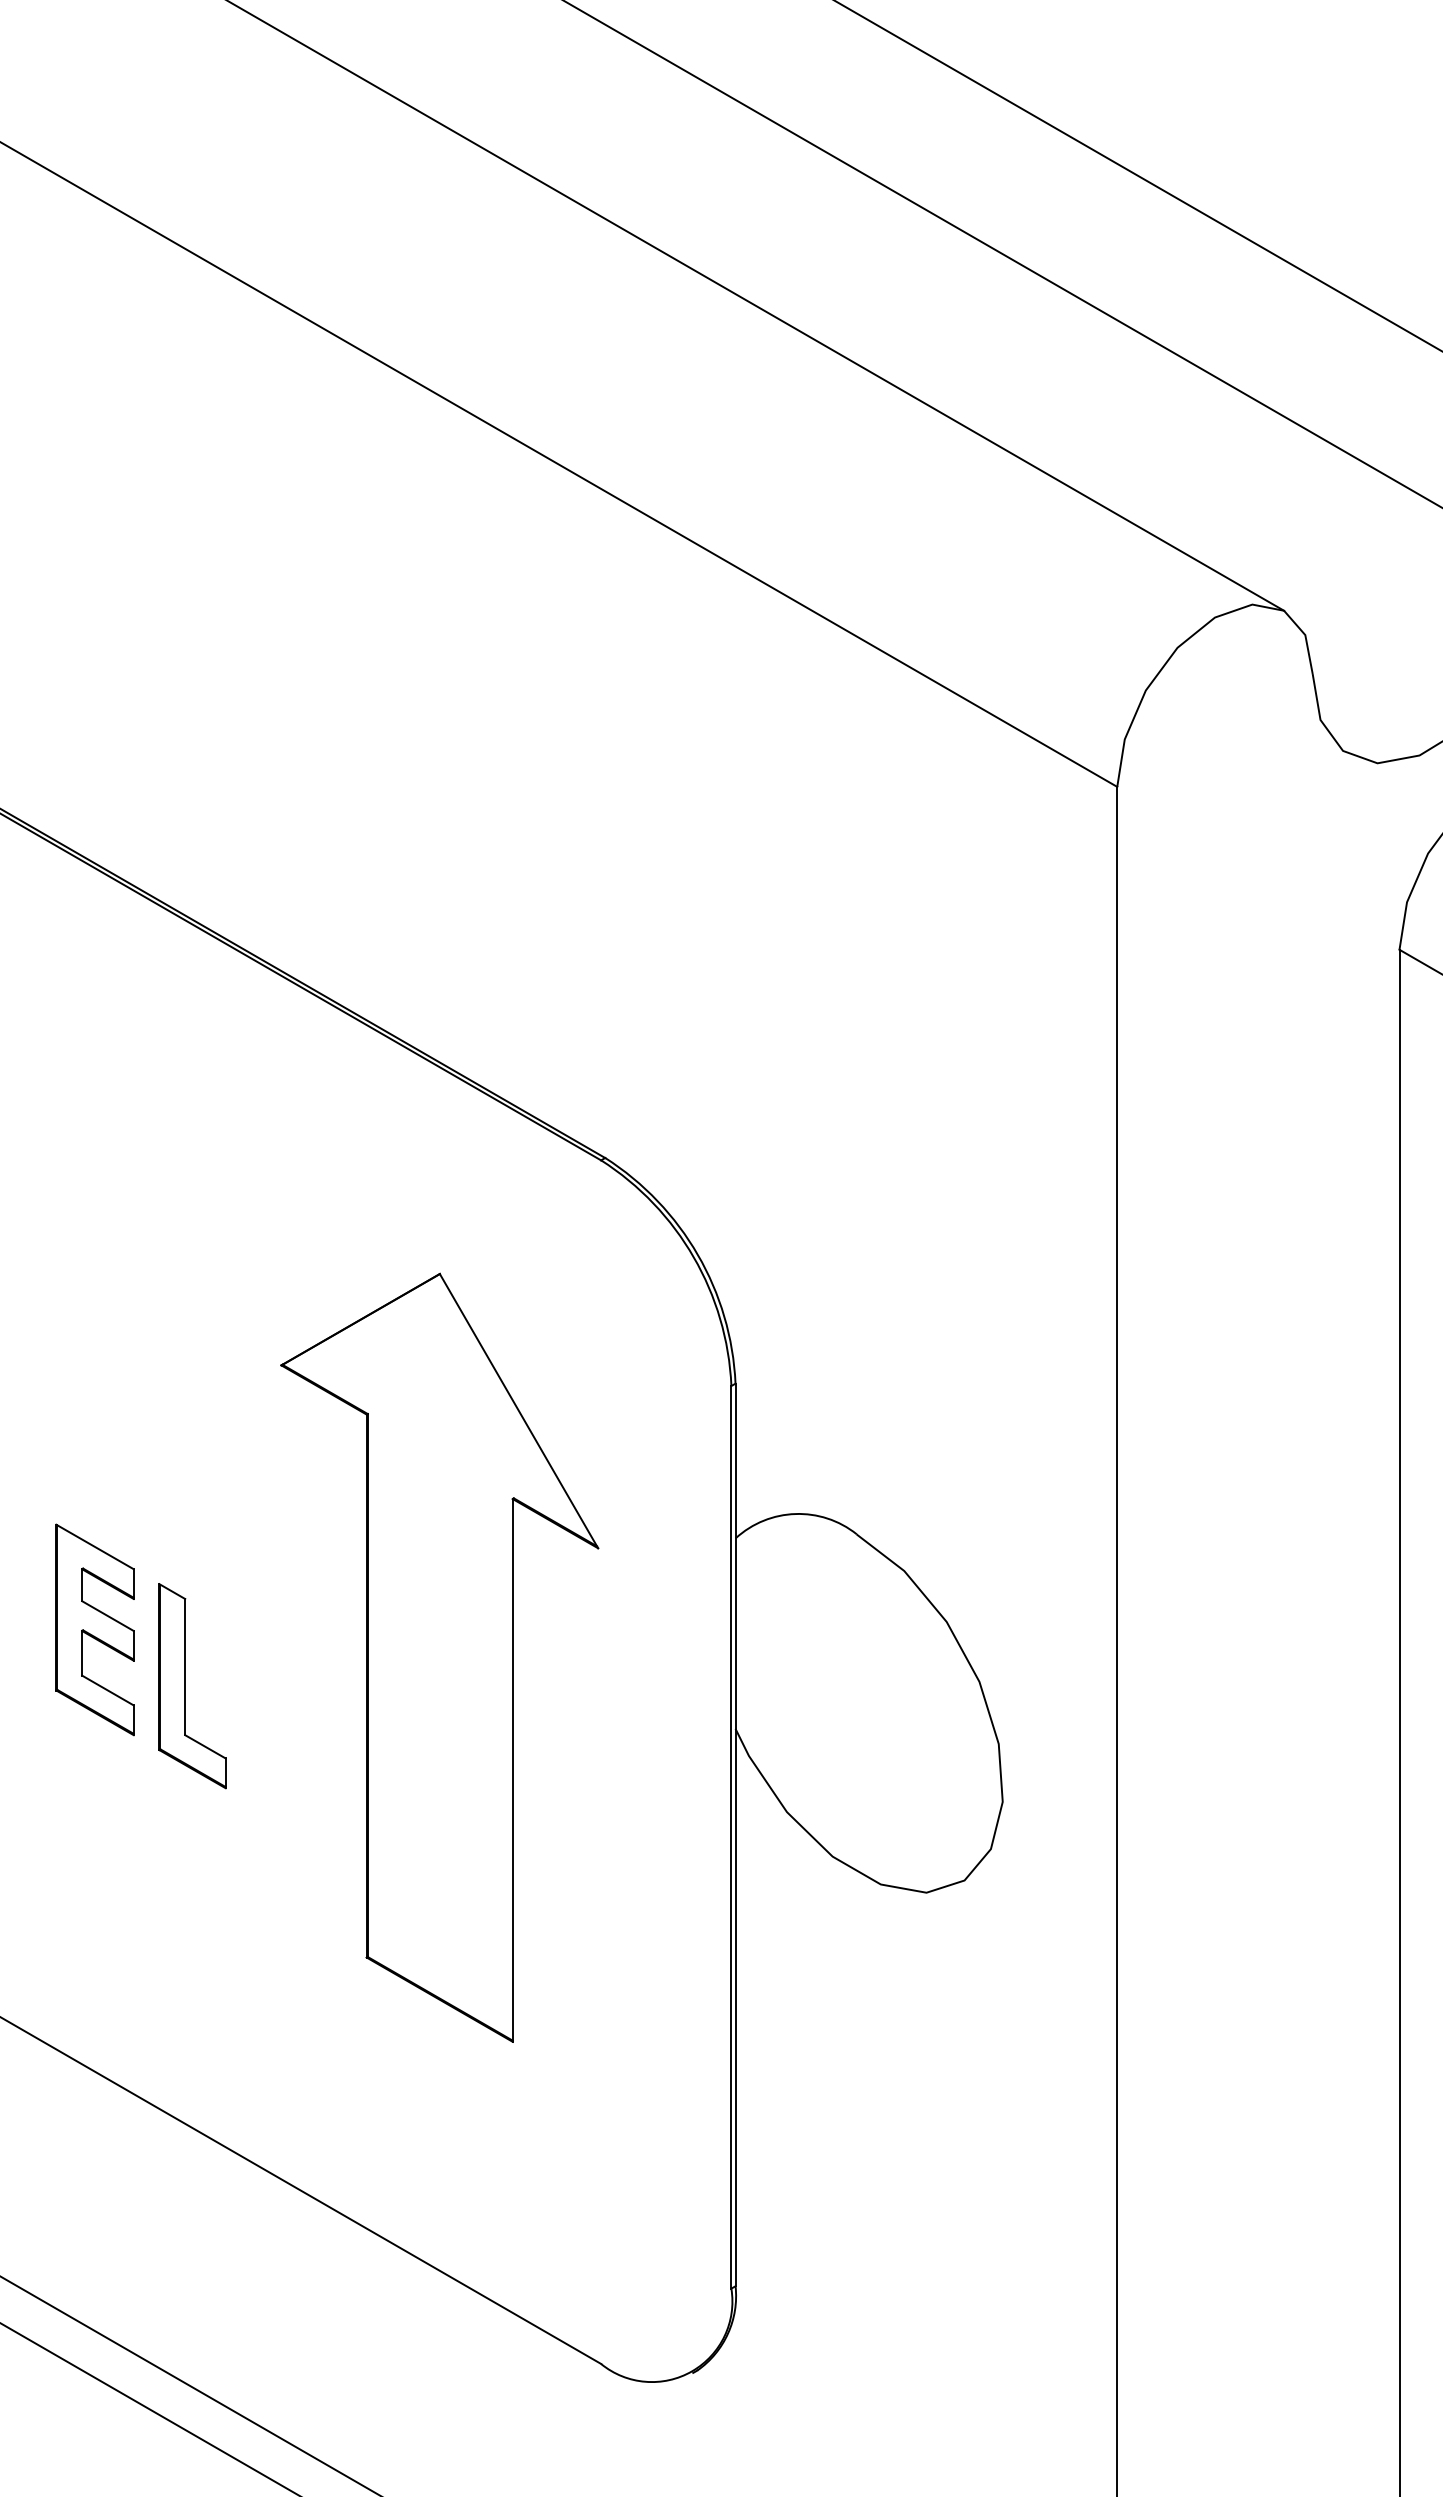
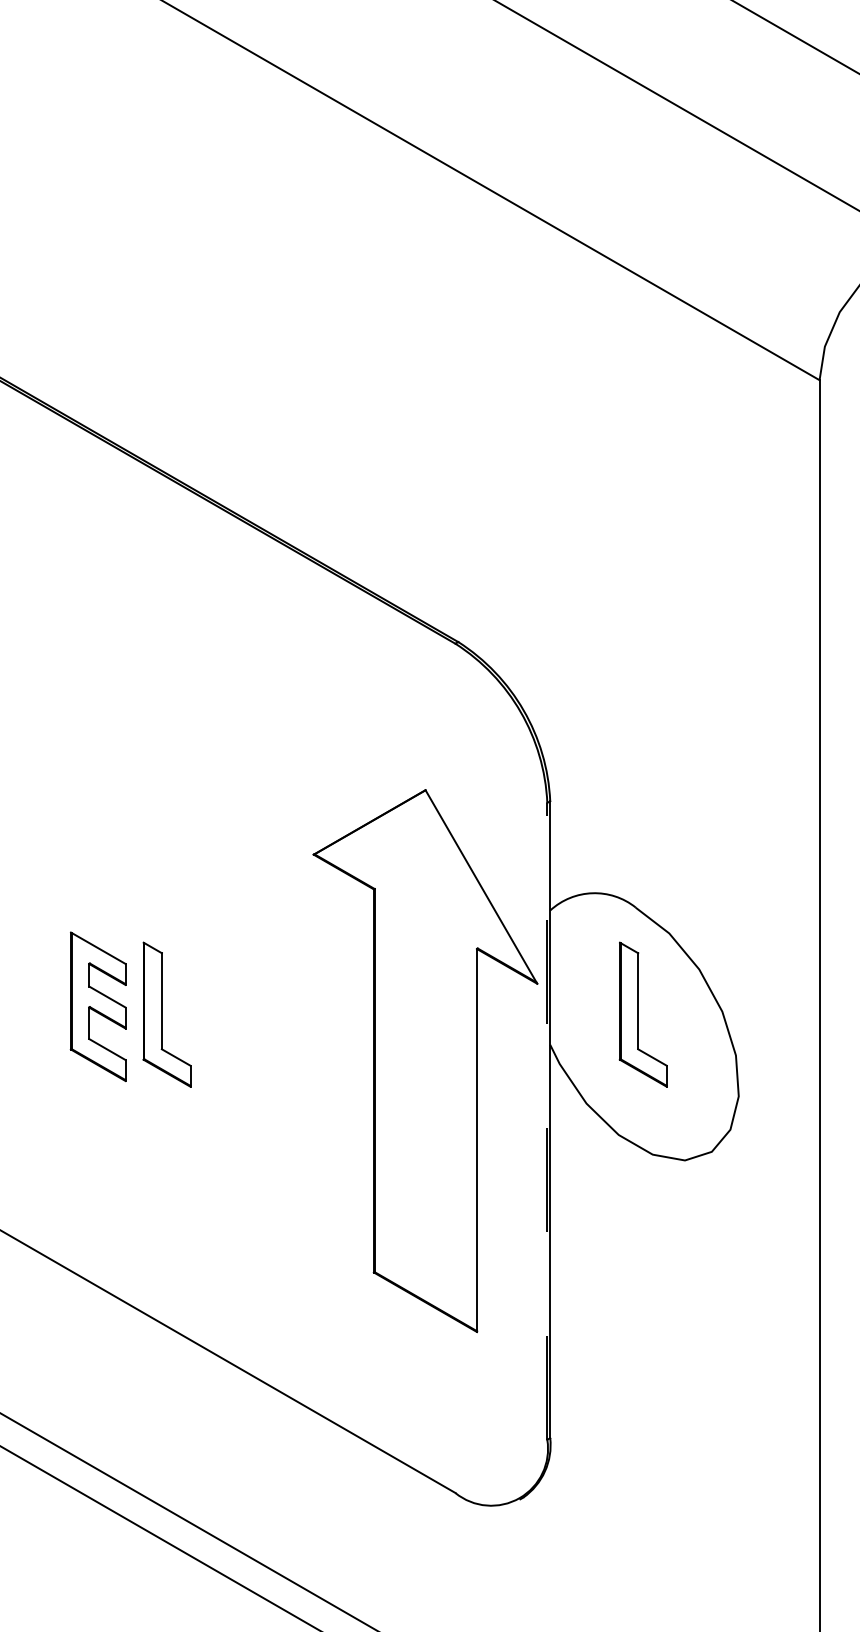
part: (94, 1629) -> (97, 1006), moved
part: (439, 1657) -> (425, 1060), moved
part: (860, 1686) -> (638, 1014), added
line: (731, 1836) -> (547, 1120), solid -> dashed

